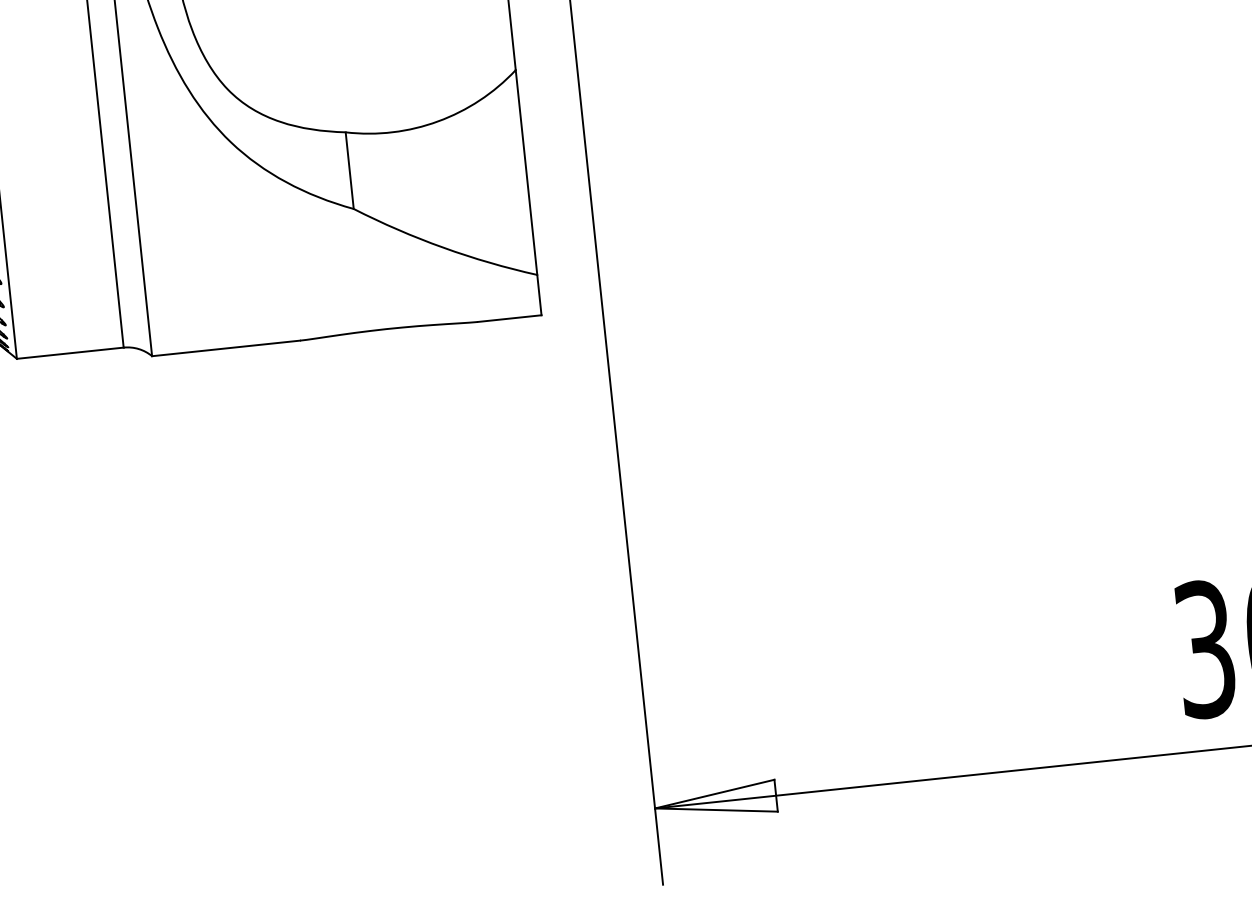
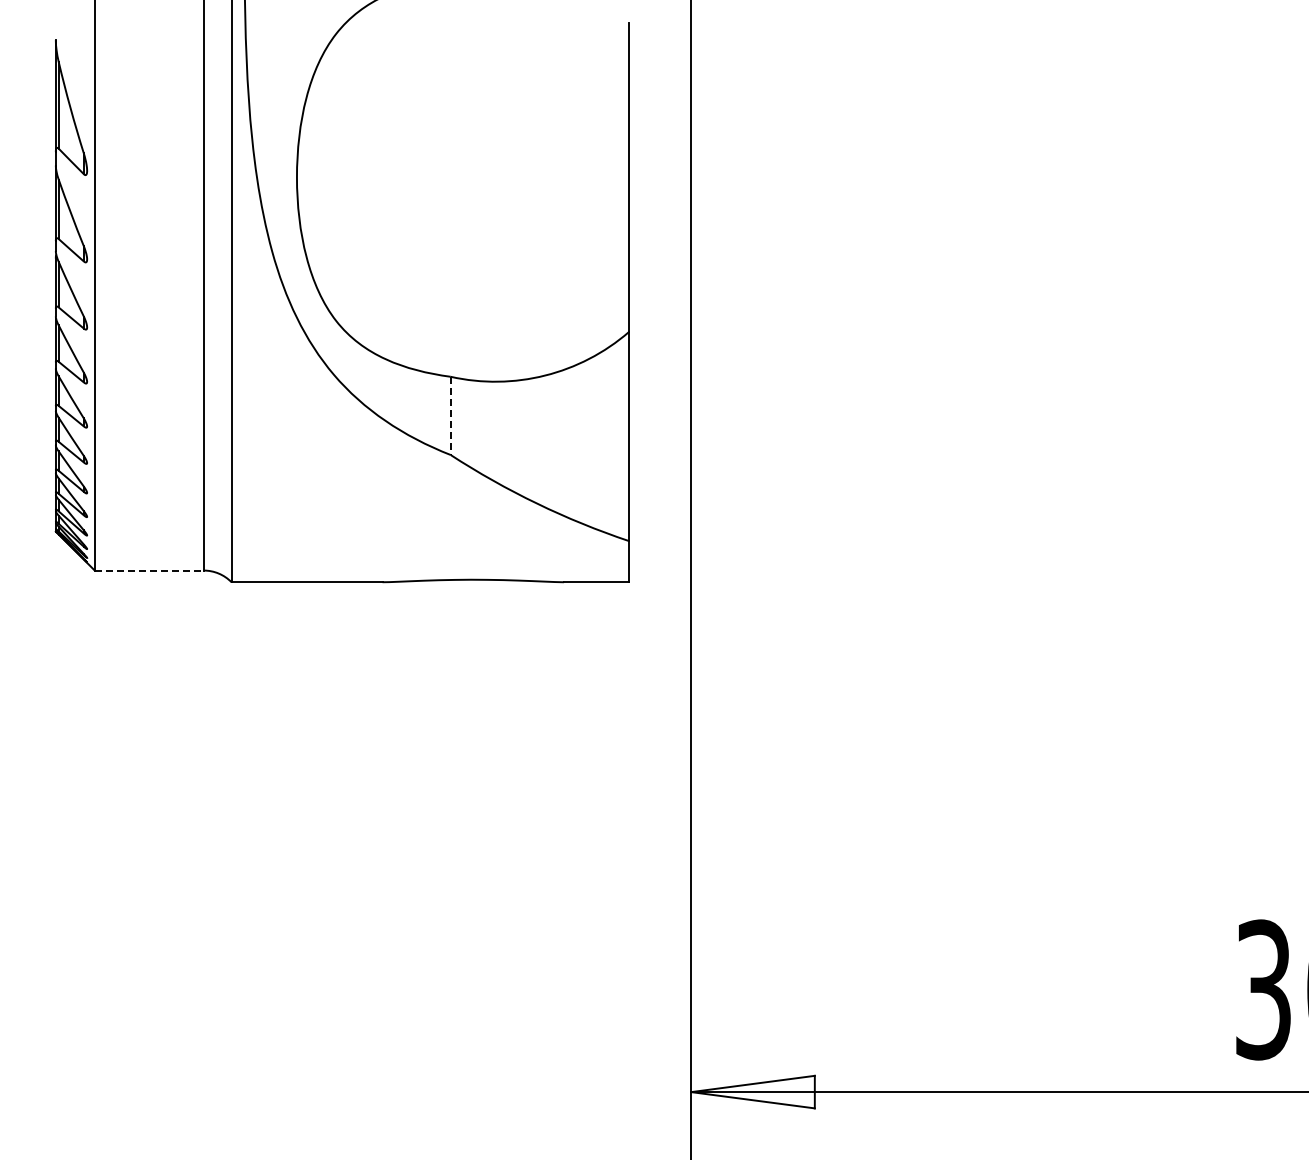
line: (349, 171) -> (450, 416), solid -> dashed
line: (70, 353) -> (149, 570), solid -> dashed

